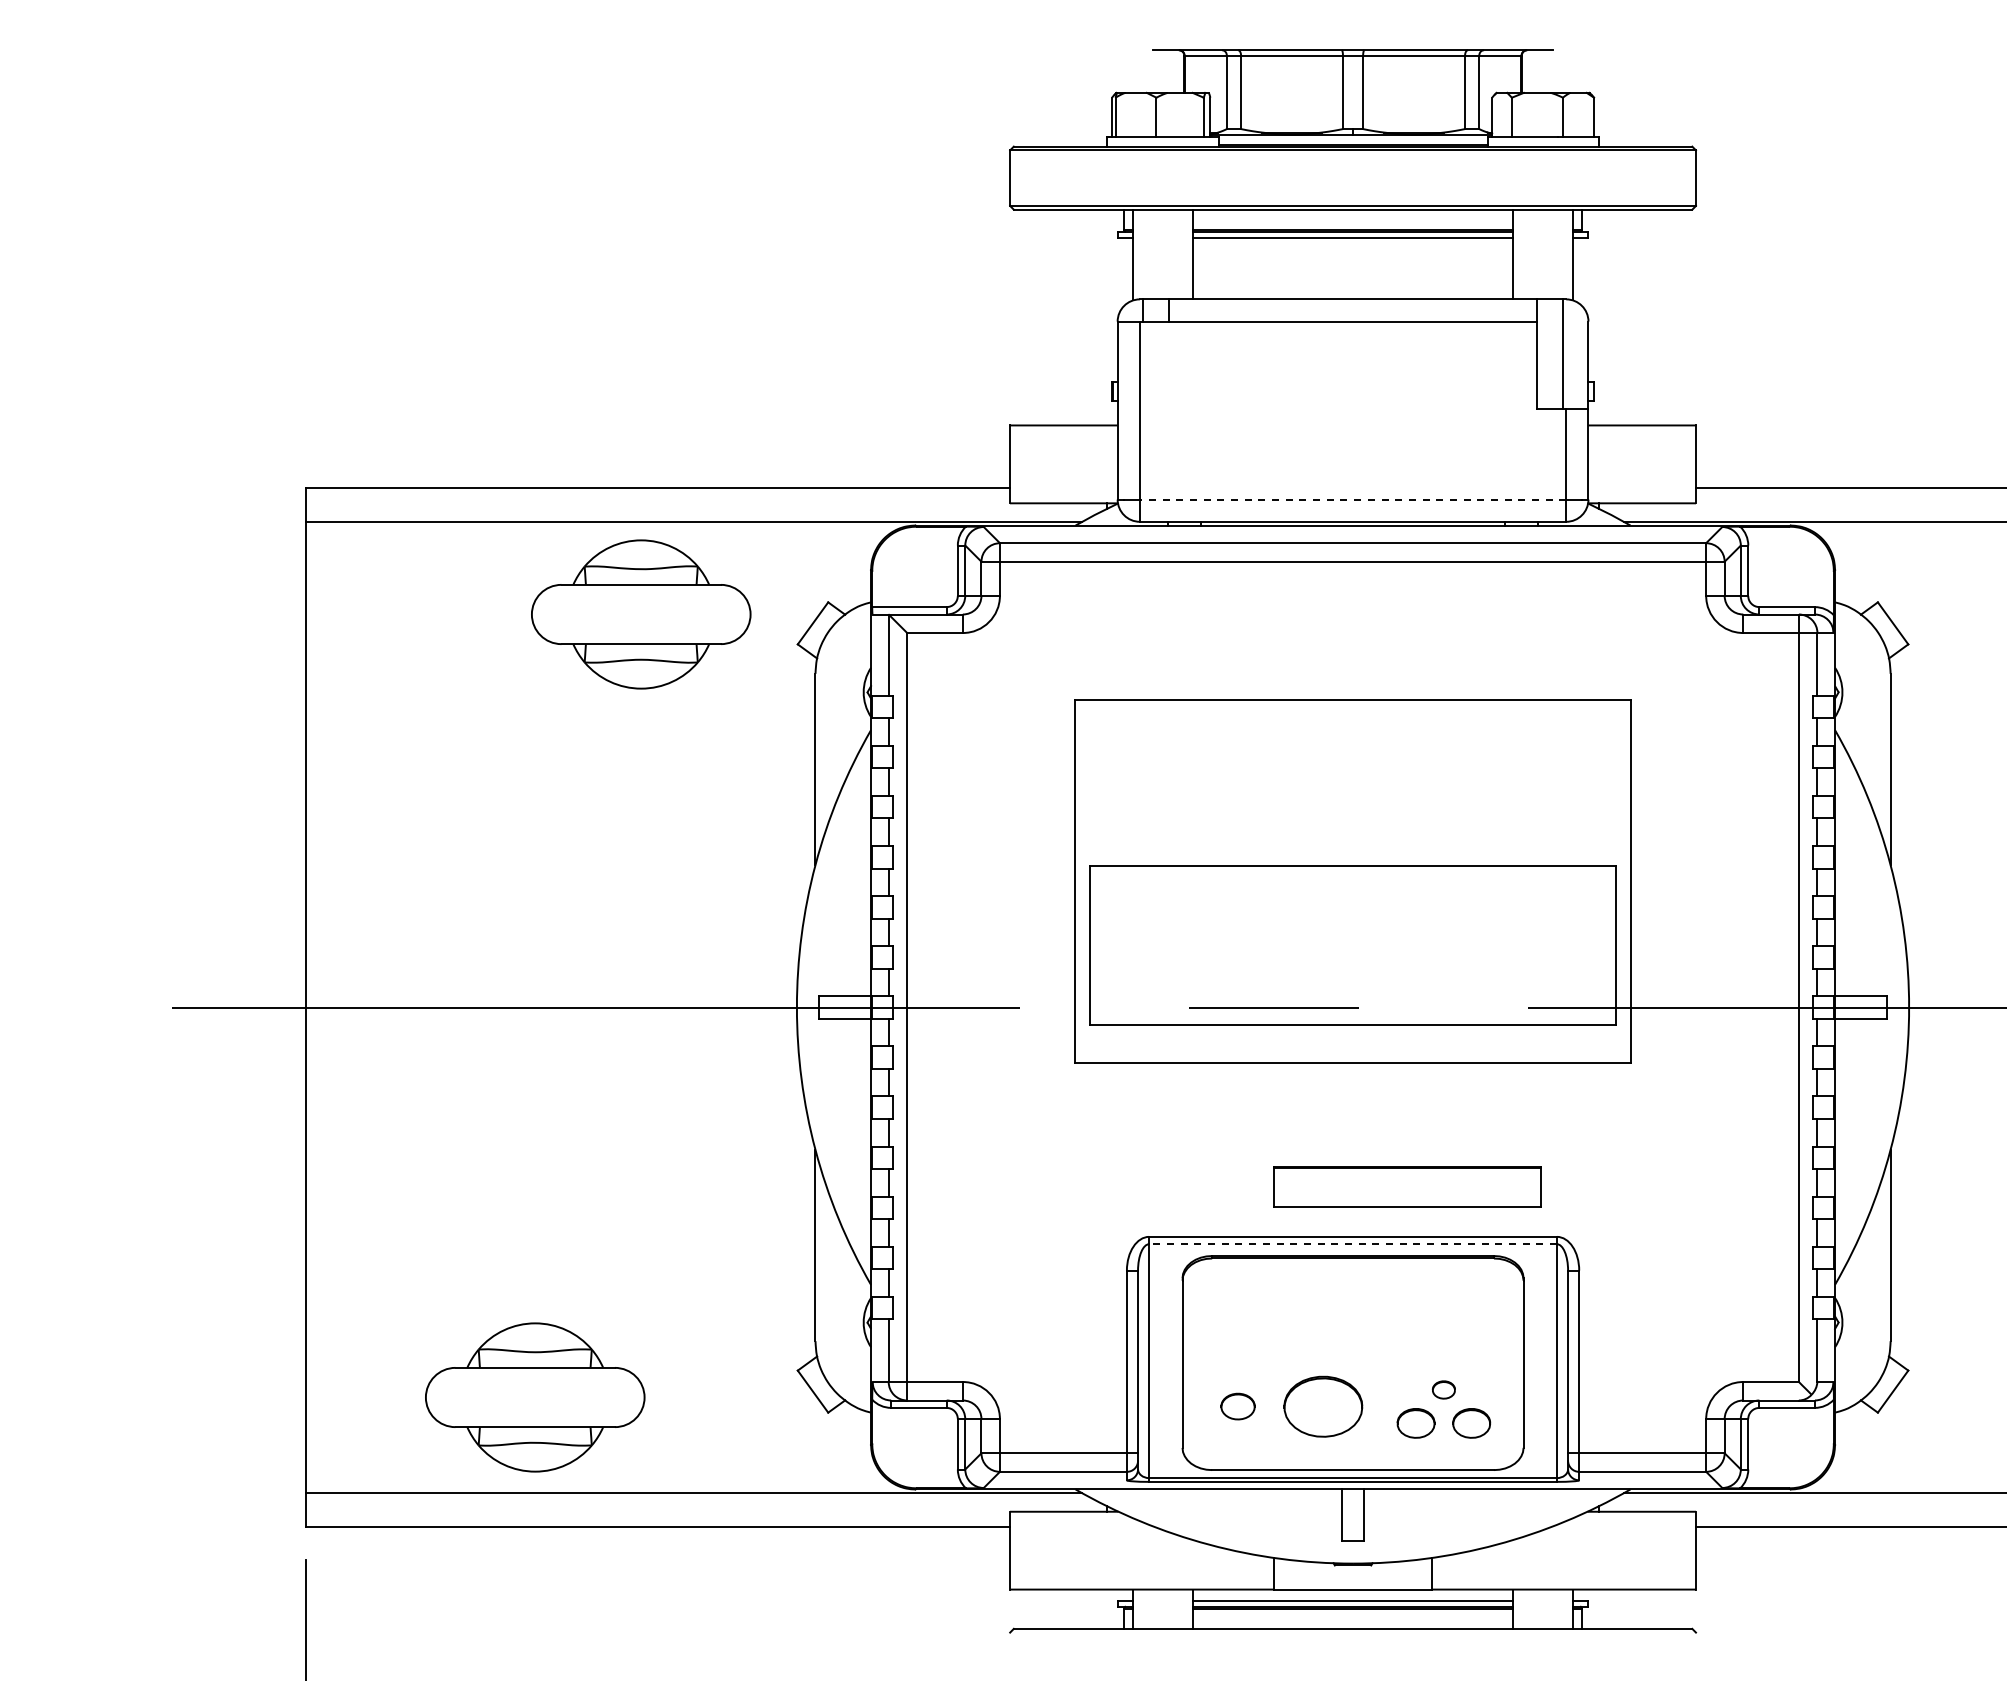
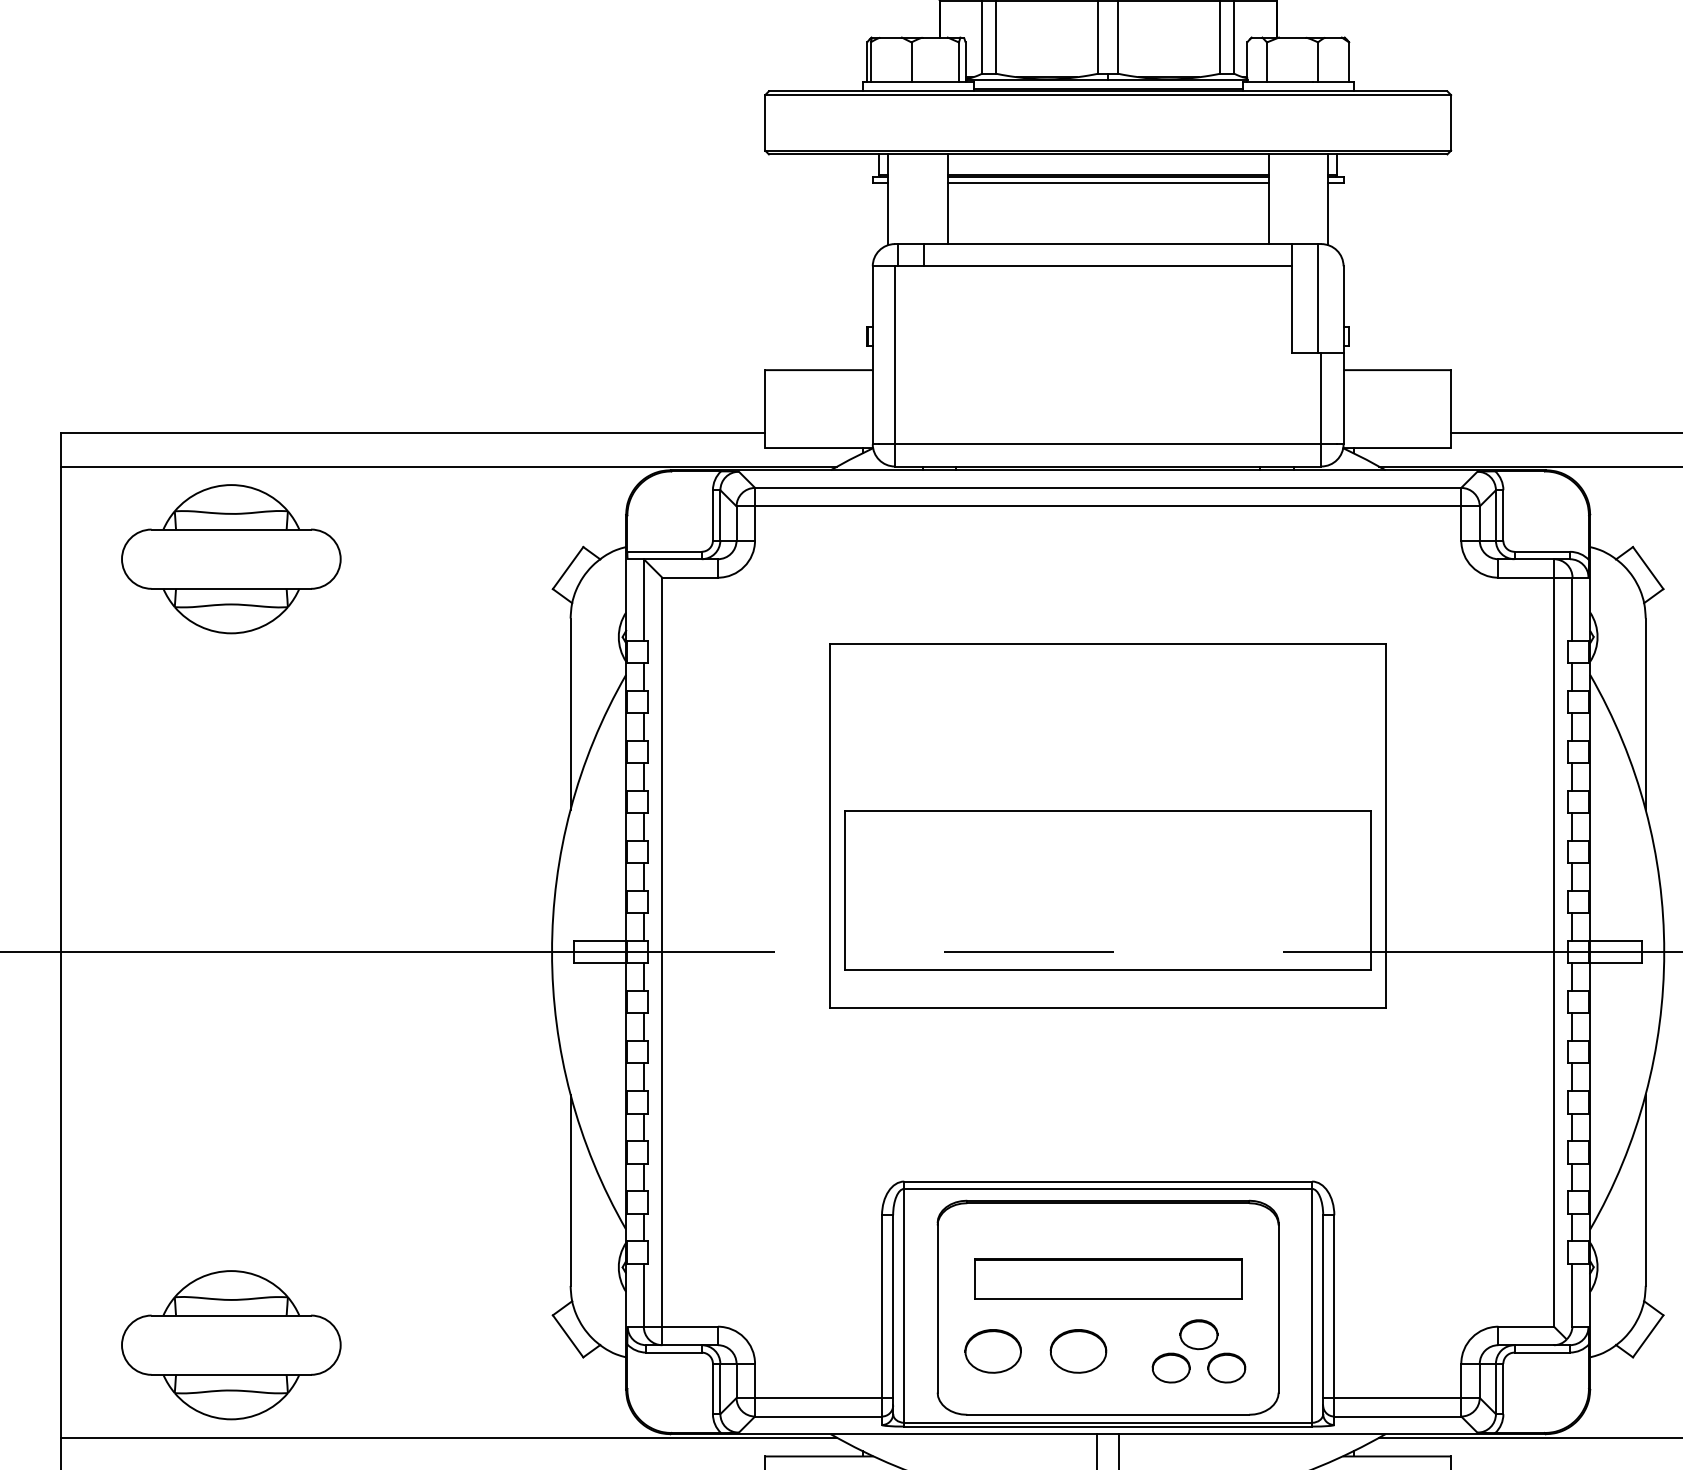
line: (1352, 499) -> (1107, 444), dashed -> solid
part: (641, 614) -> (231, 559), moved
part: (1407, 1186) -> (1108, 1278), moved
line: (1353, 1244) -> (1108, 1189), dashed -> solid
part: (1443, 1389) -> (1198, 1334), size x1.67
part: (535, 1397) -> (231, 1345), moved
part: (1237, 1406) -> (992, 1351), size x1.67
part: (1323, 1406) -> (1078, 1351), size x0.71

